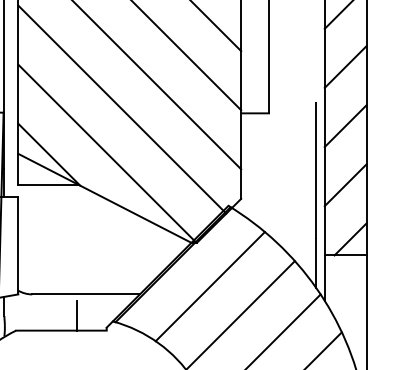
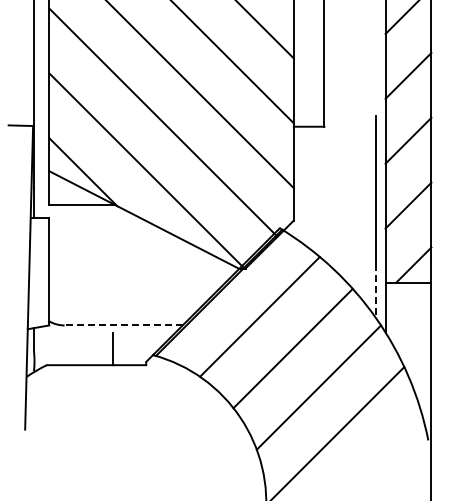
line: (316, 263) -> (376, 291), solid -> dashed
line: (85, 294) -> (123, 325), solid -> dashed

